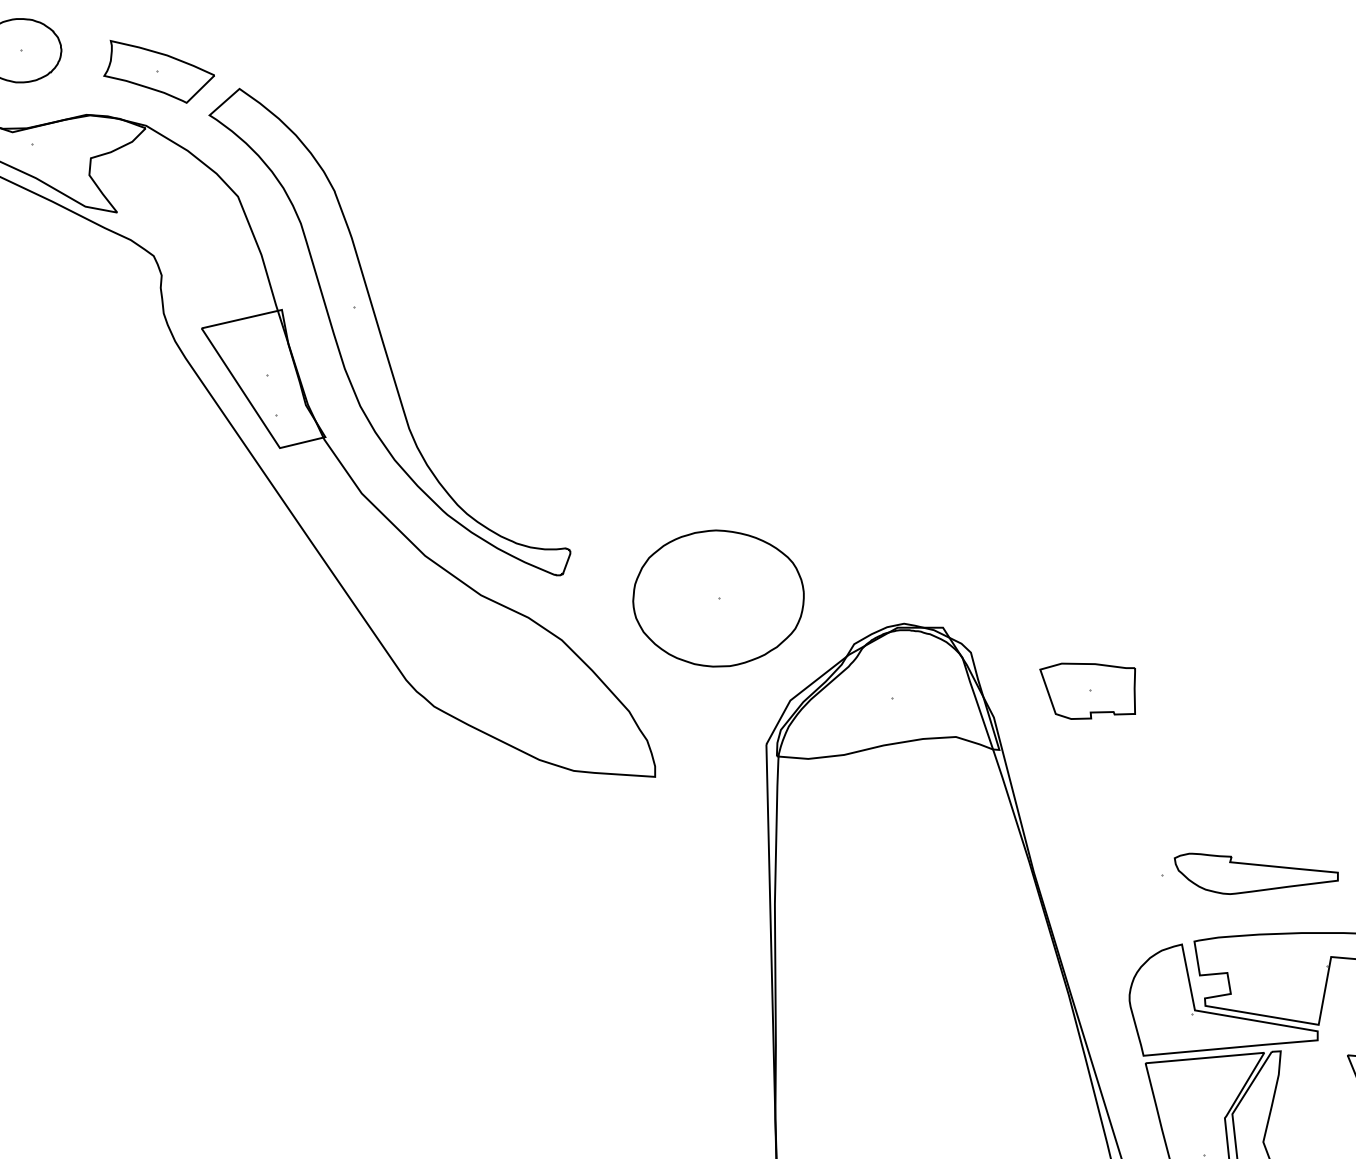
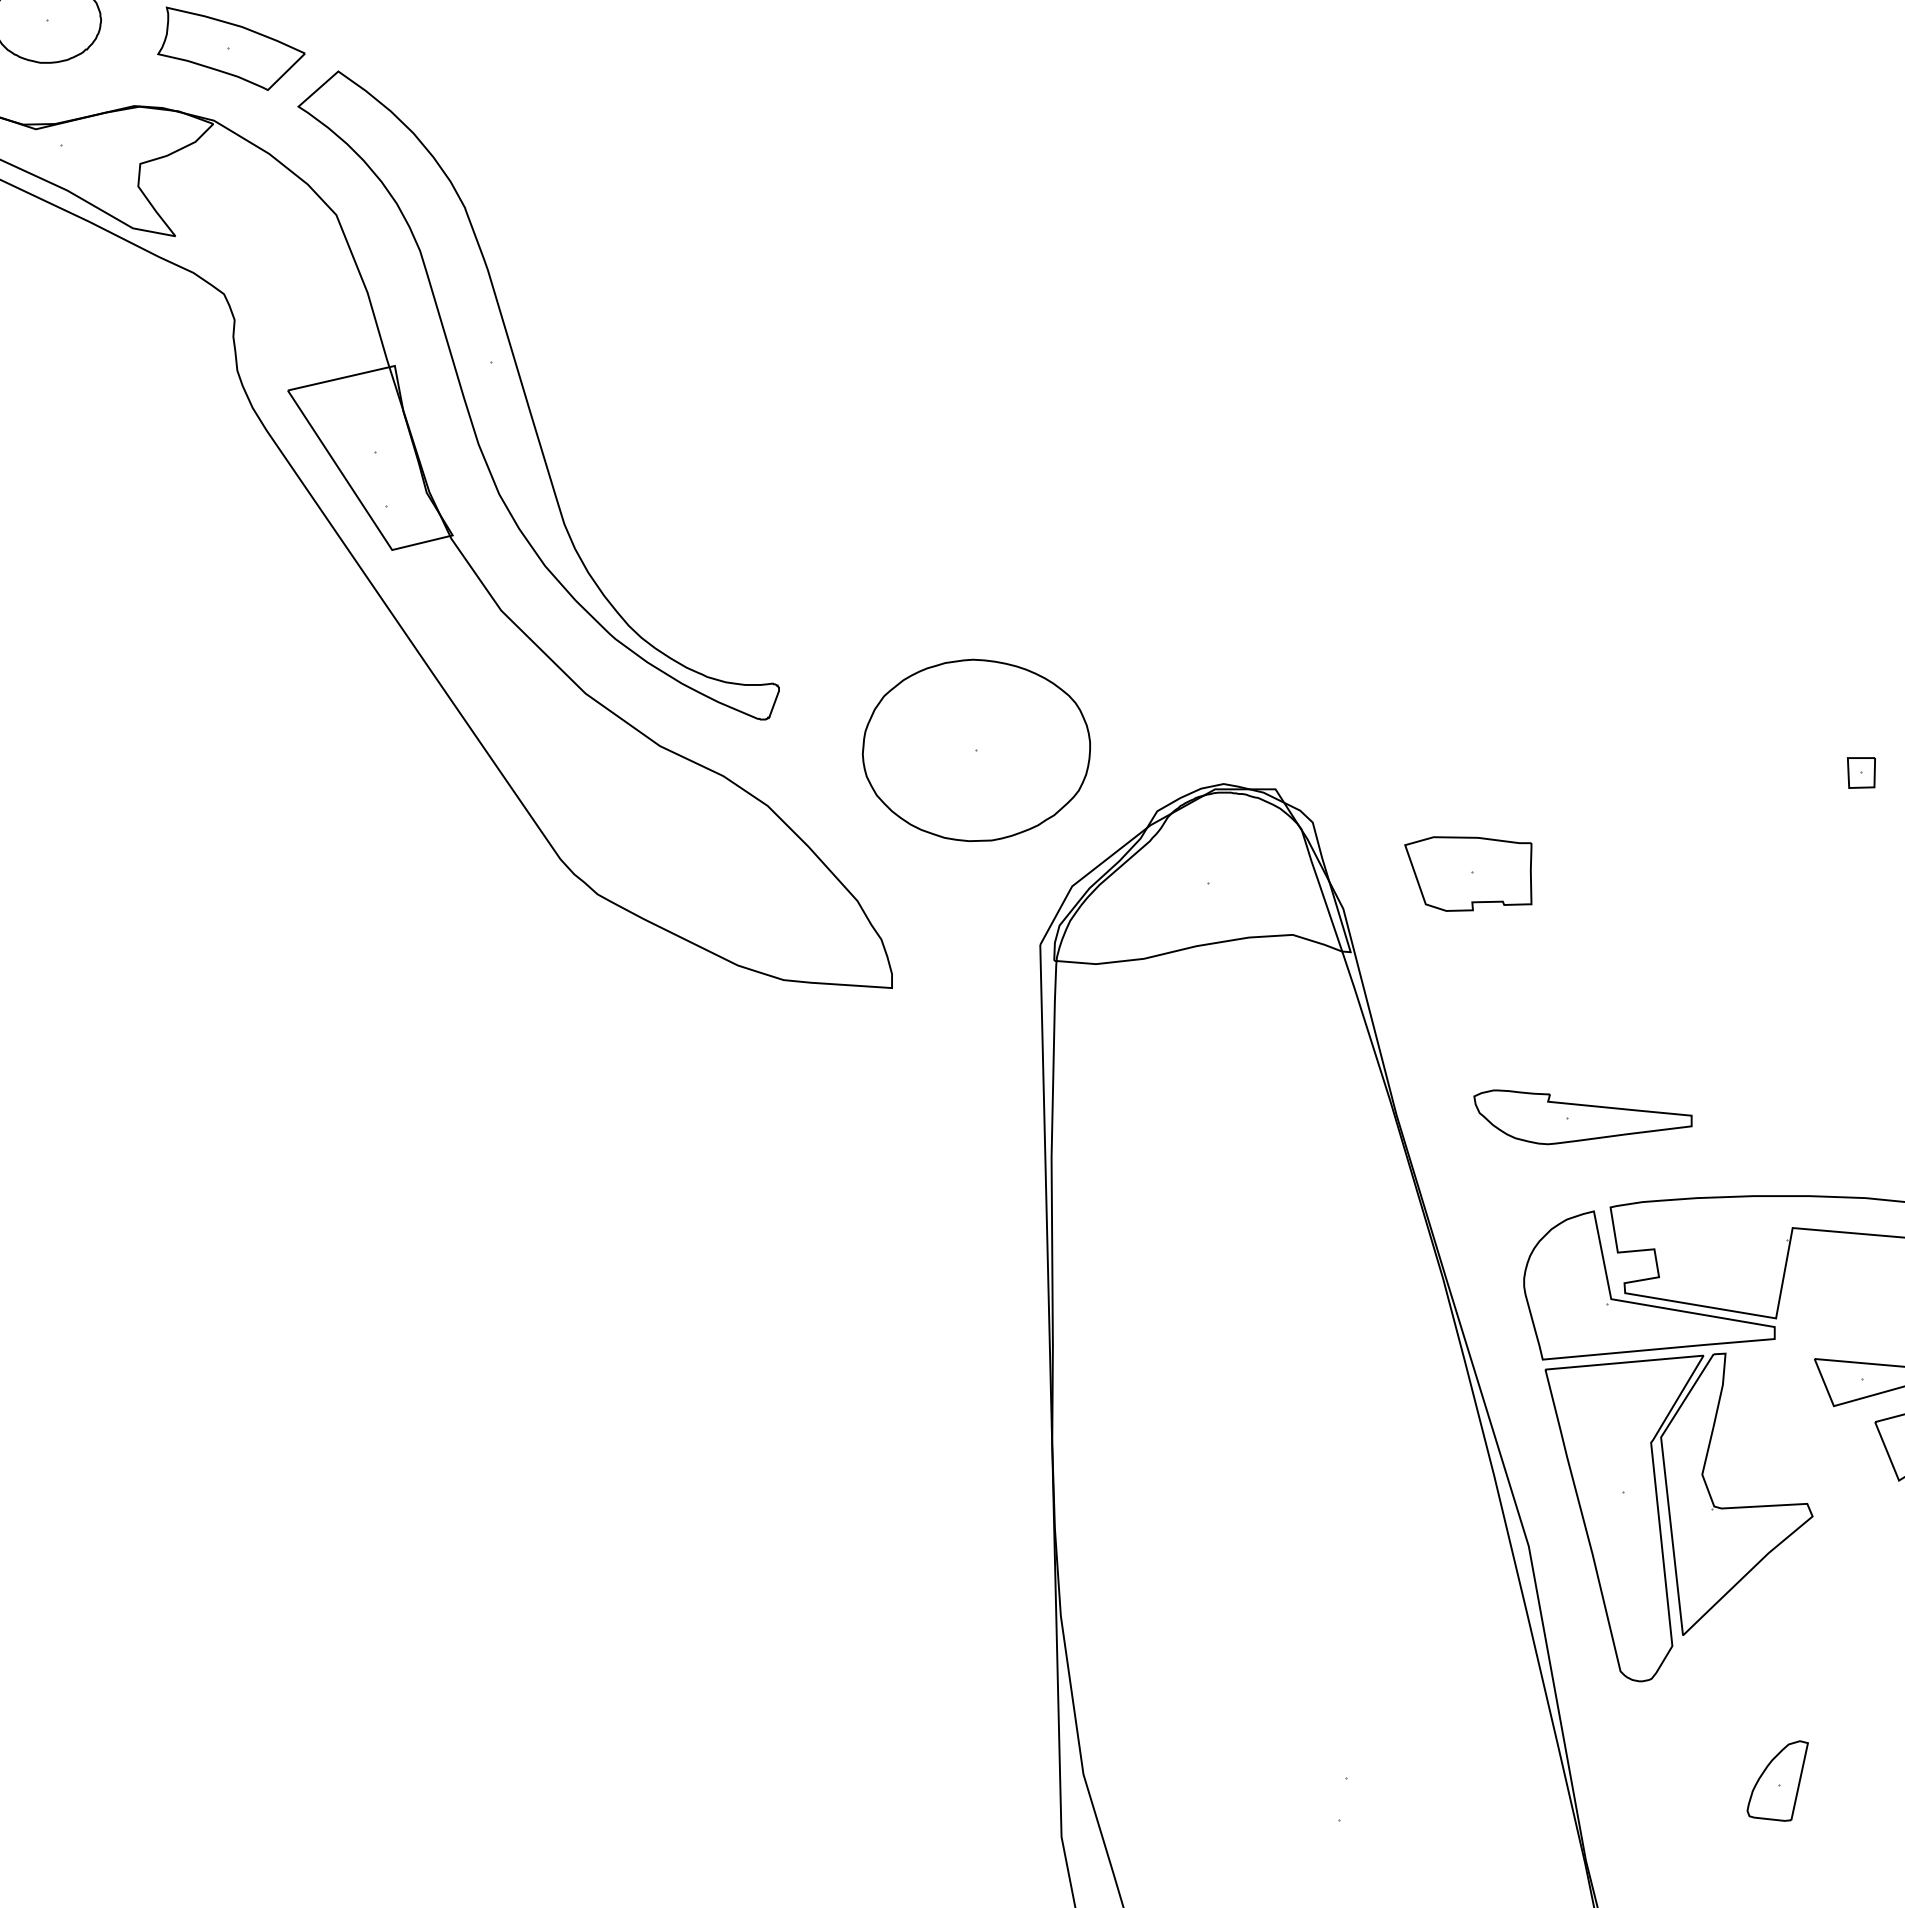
part: (1255, 874) -> (1582, 1117), moved

